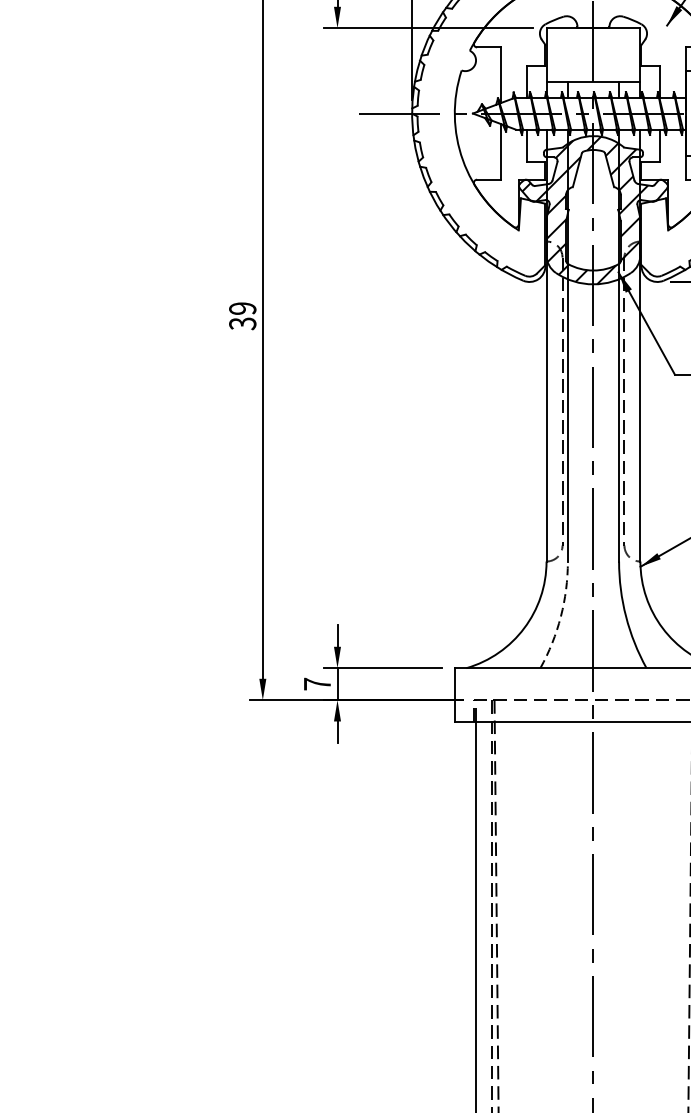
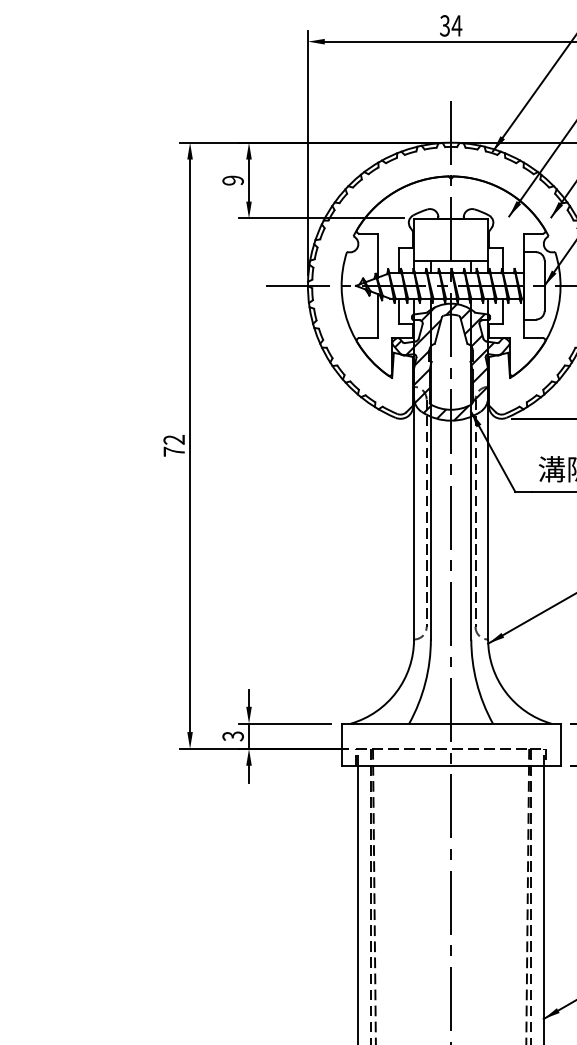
text: (243, 315) -> (174, 445), 39 -> 72
arc: (561, 616) -> (425, 682), dashed -> solid
text: (316, 684) -> (232, 736), 7 -> 3

